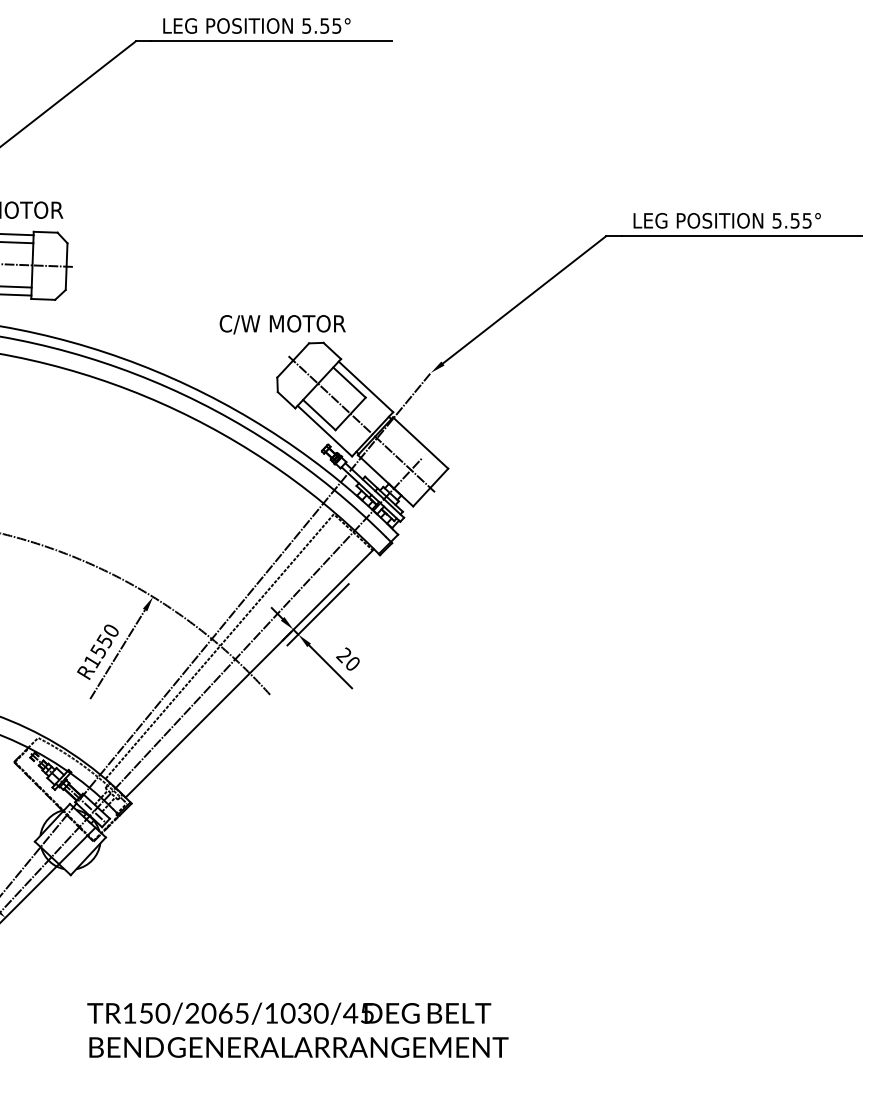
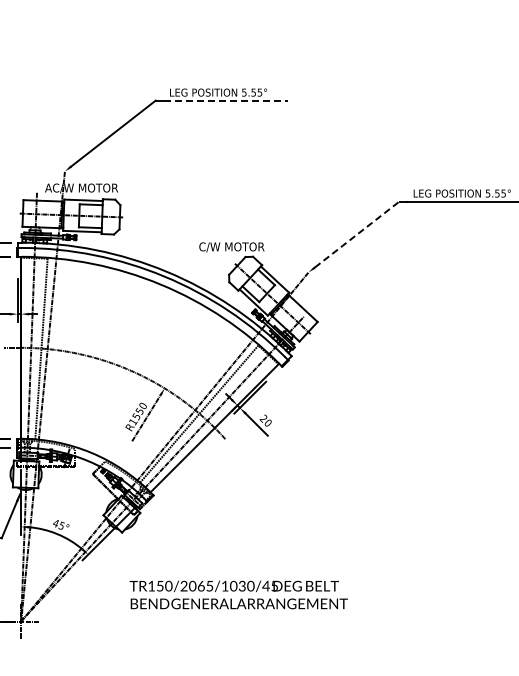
line: (272, 41) -> (226, 100), solid -> dashed
line: (525, 299) -> (357, 234), solid -> dashed
text: (297, 1029) -> (238, 594), moved

